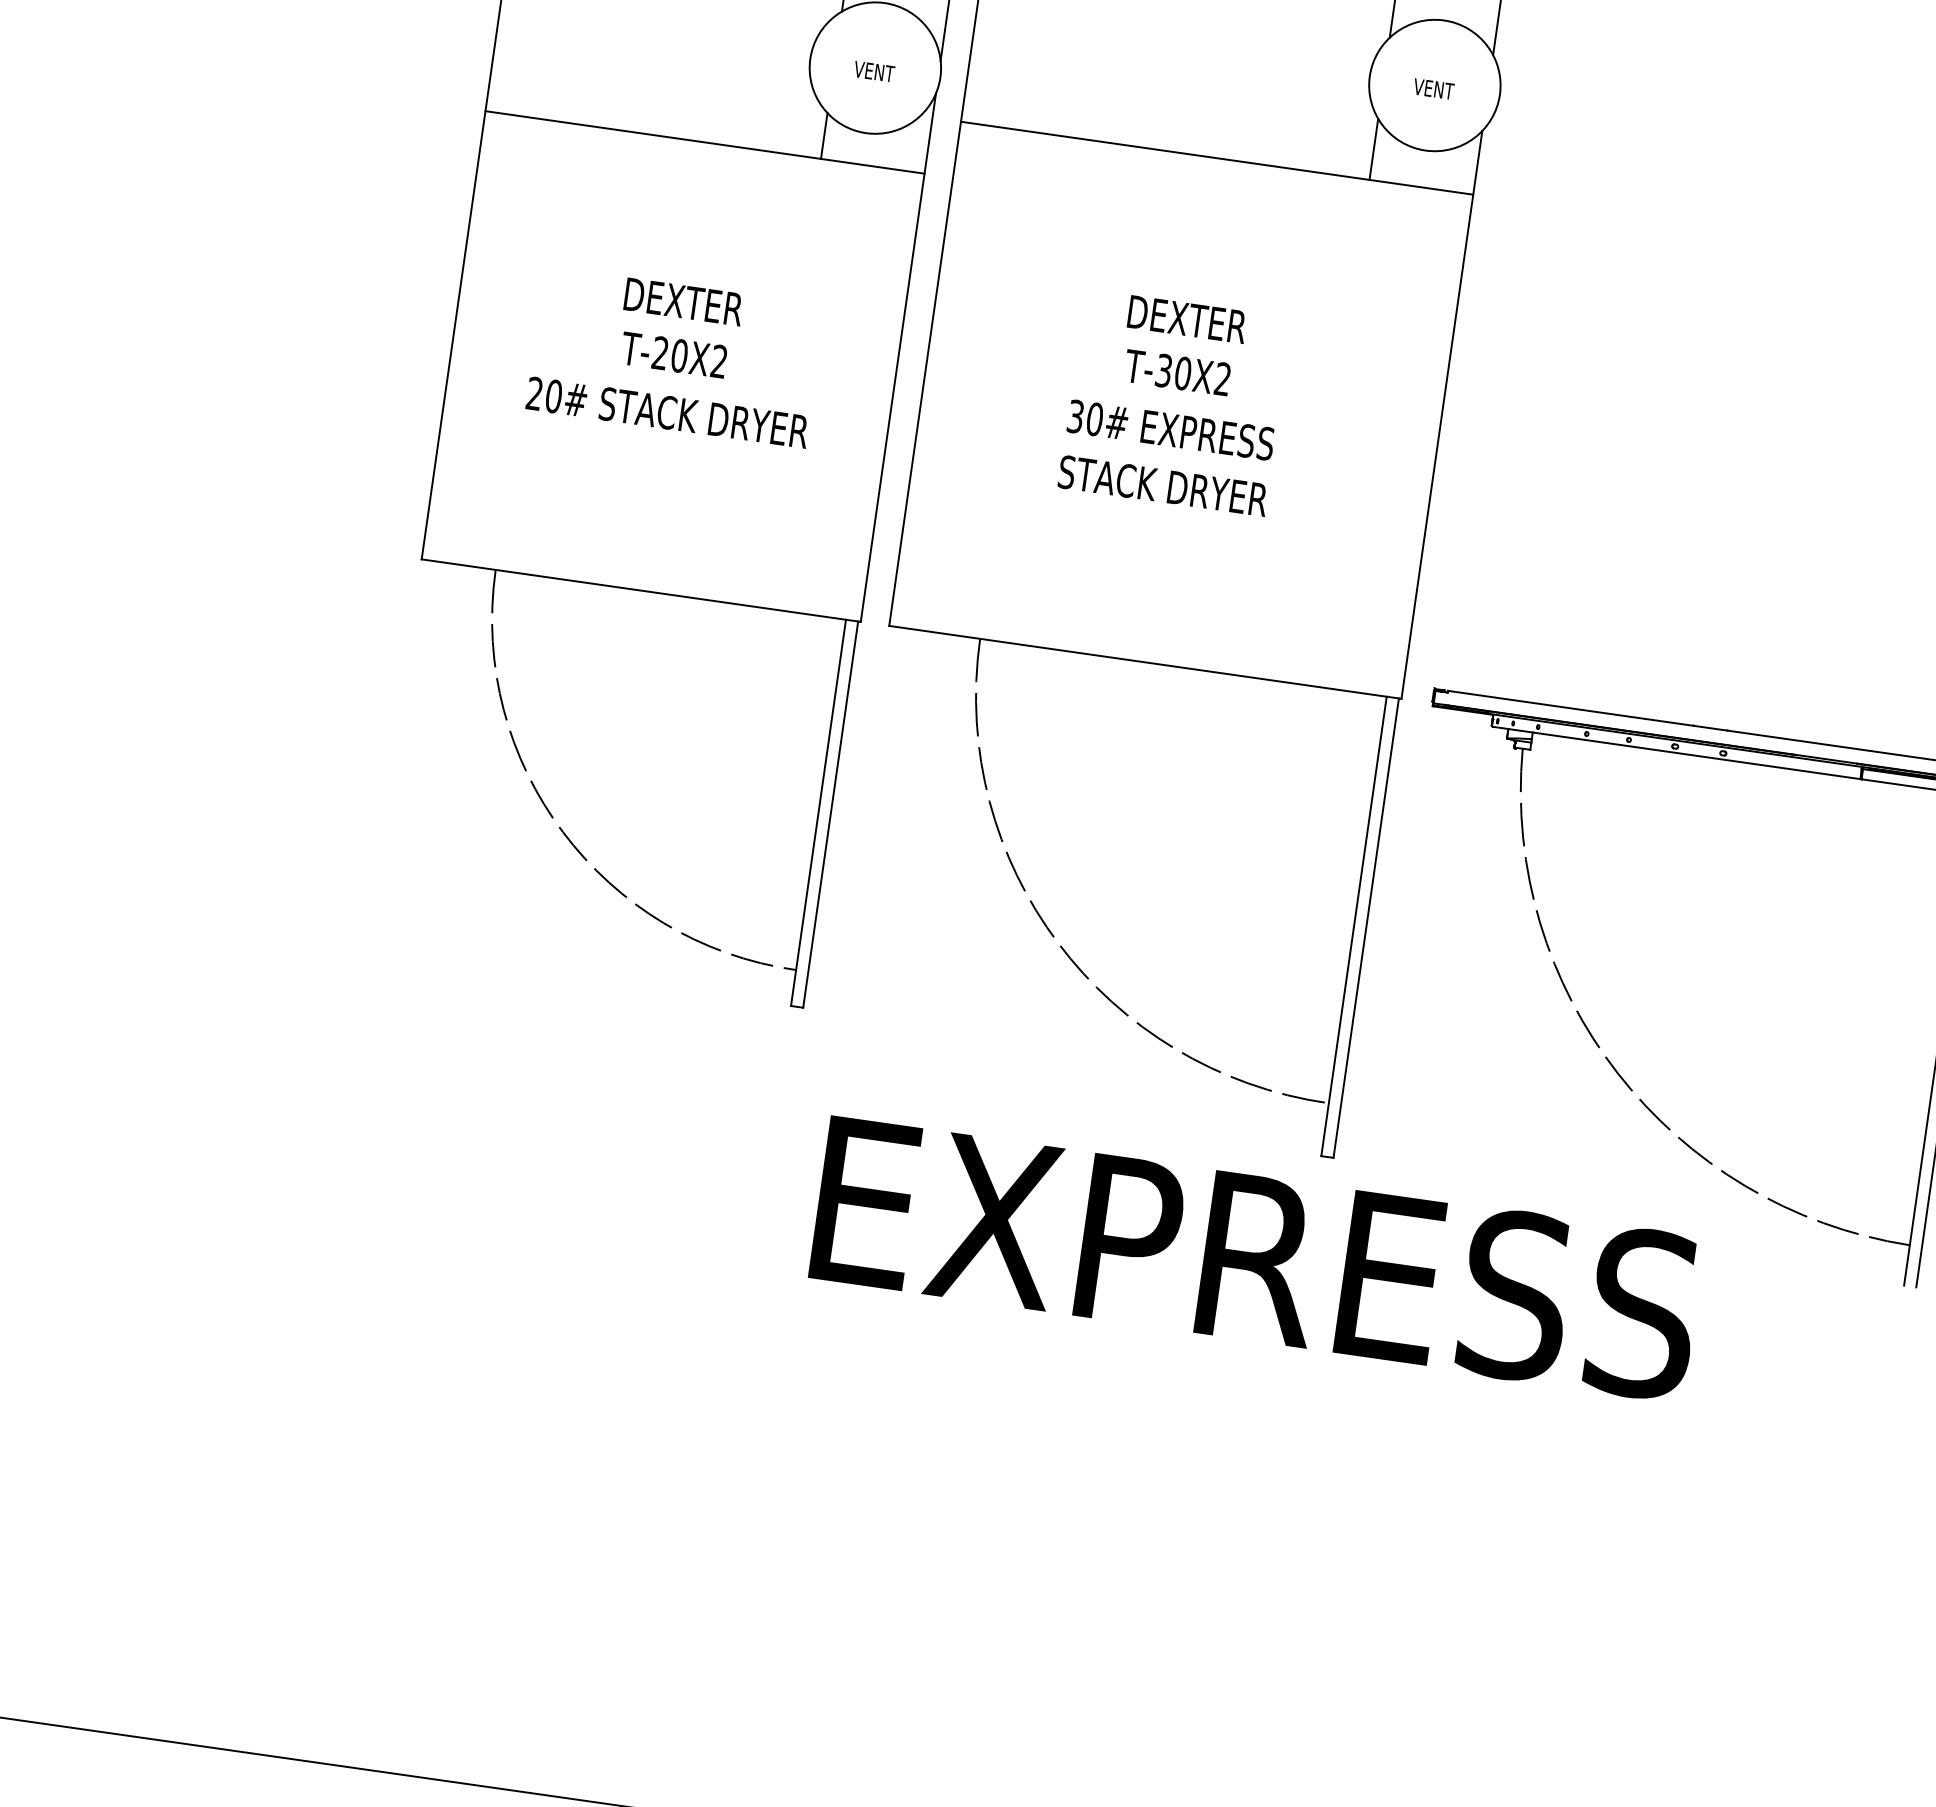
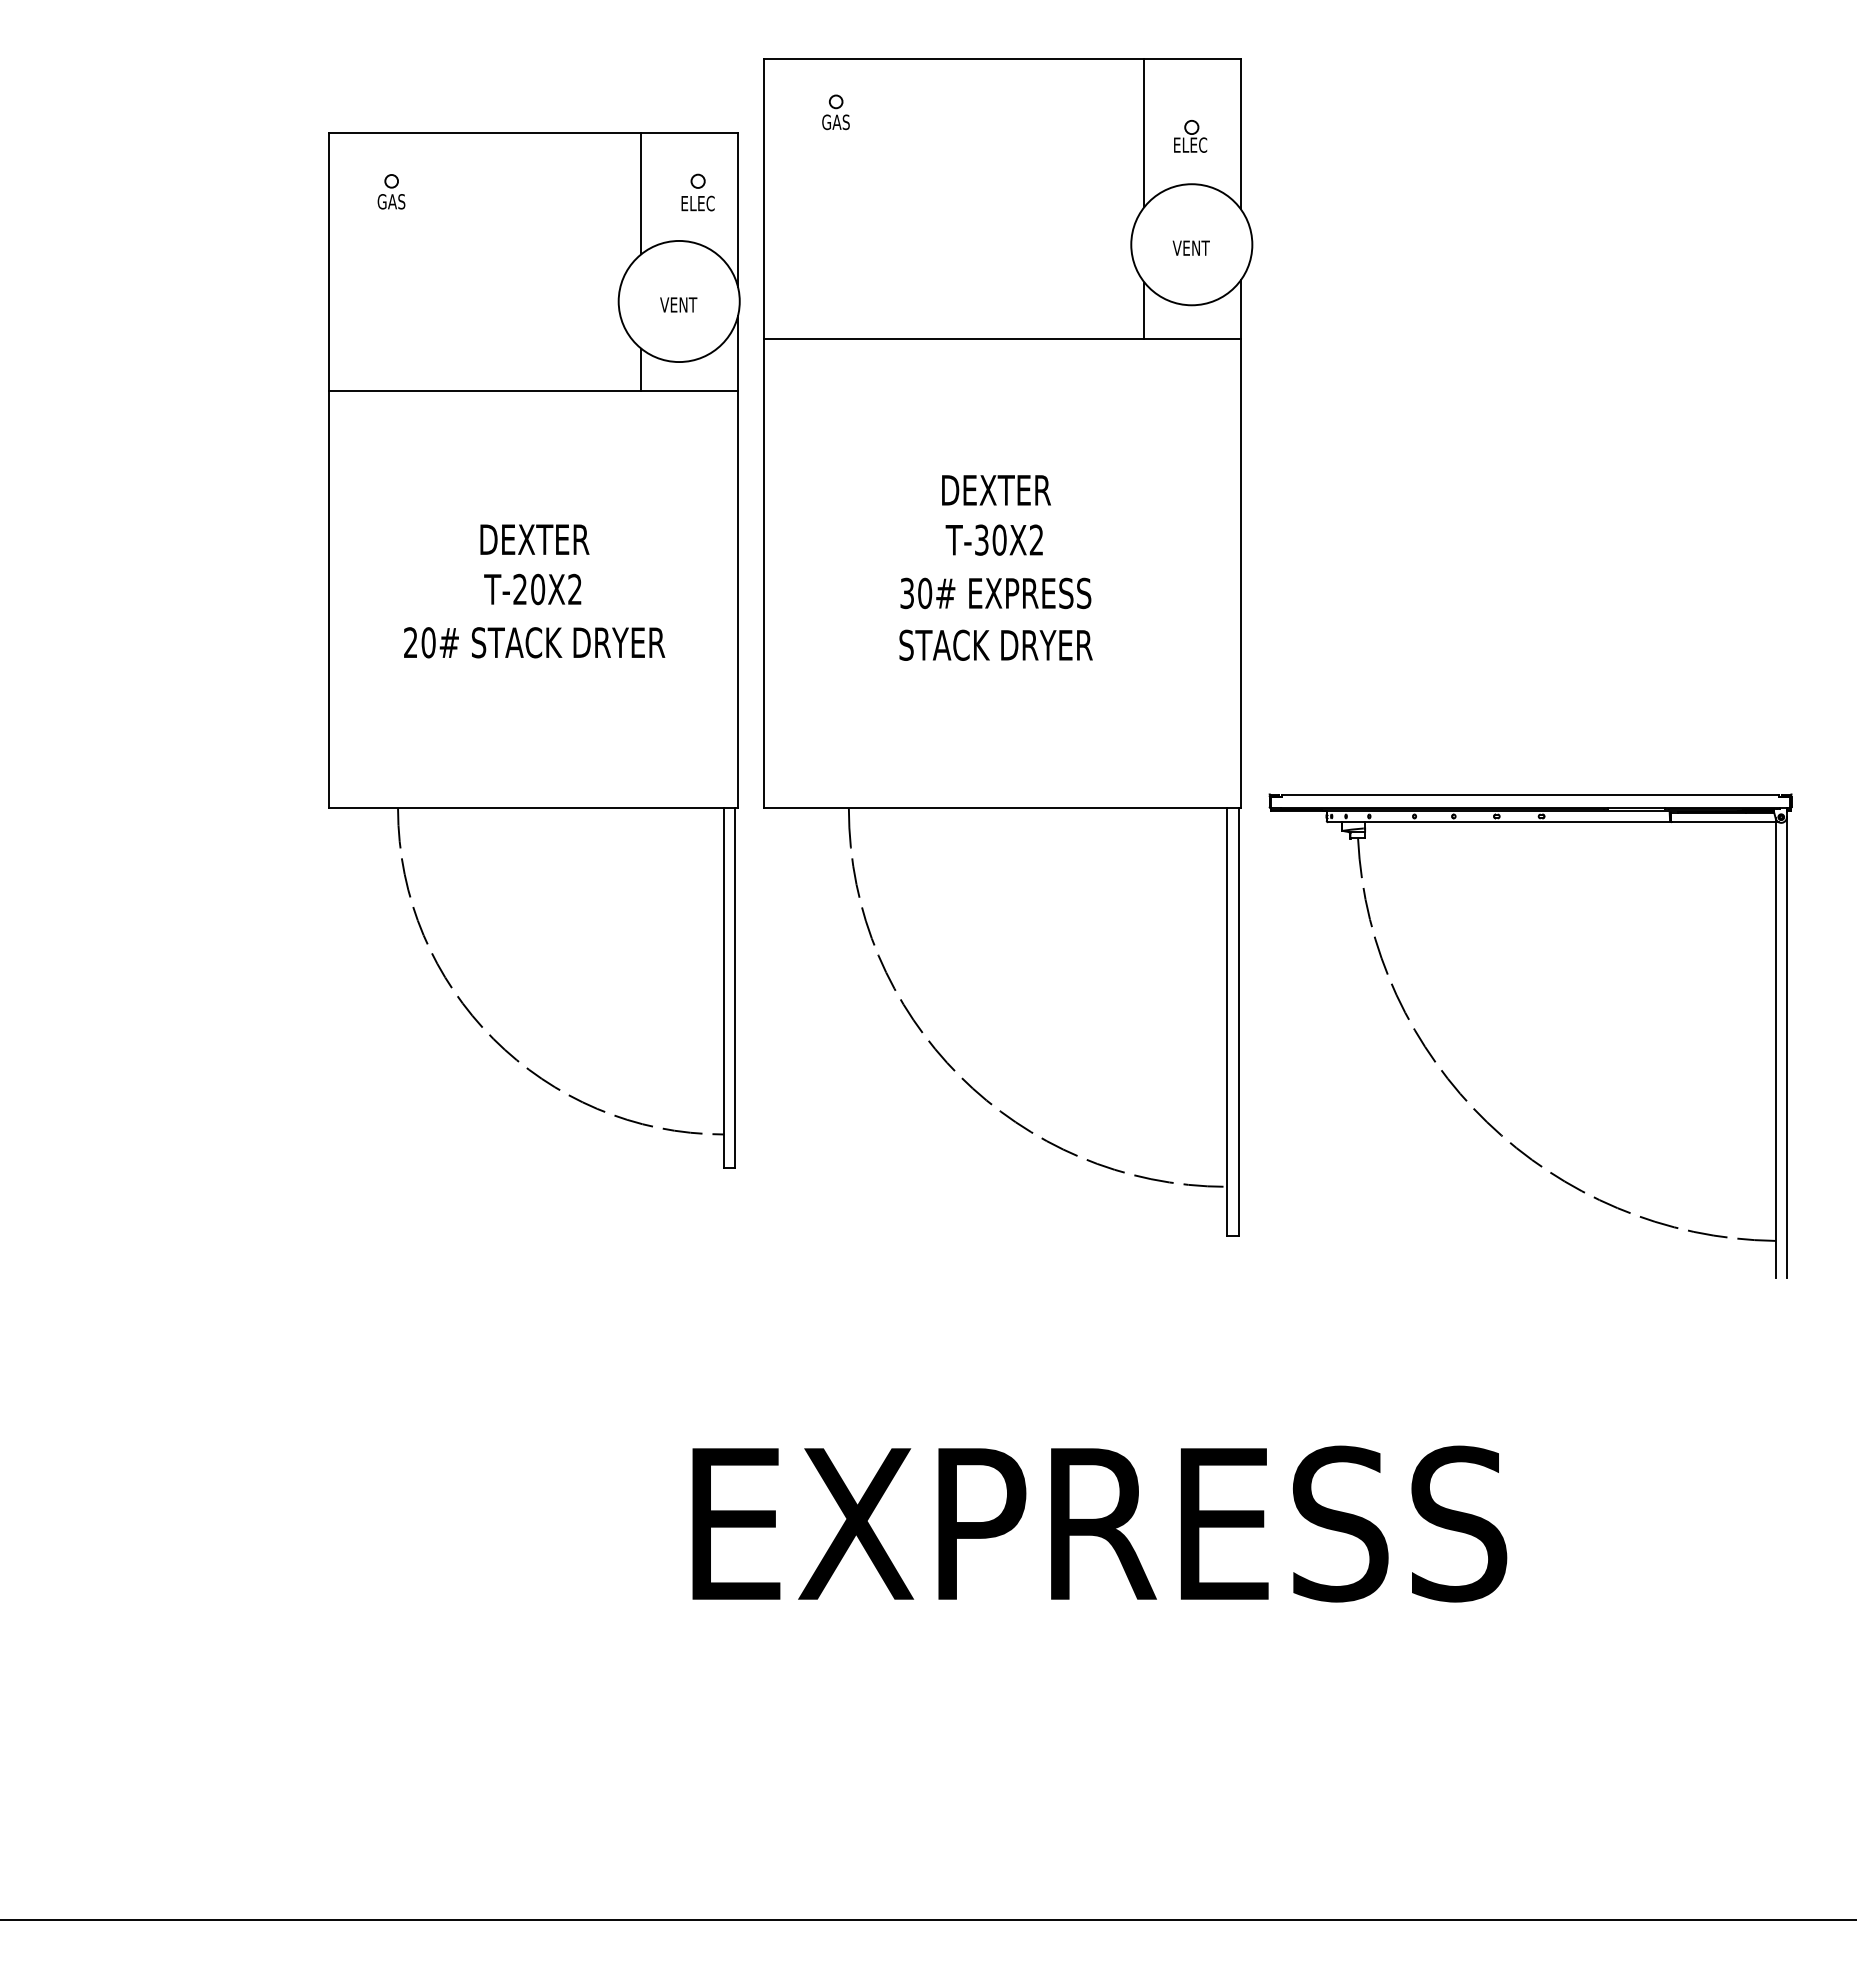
text: (1256, 1258) -> (1099, 1523), moved

